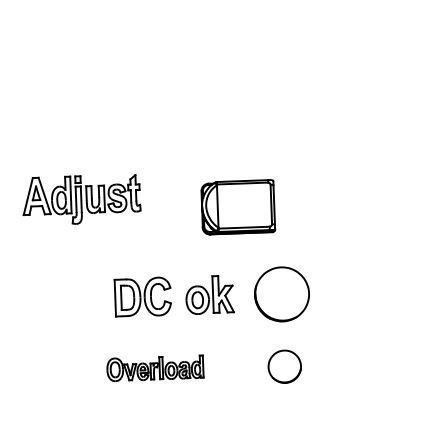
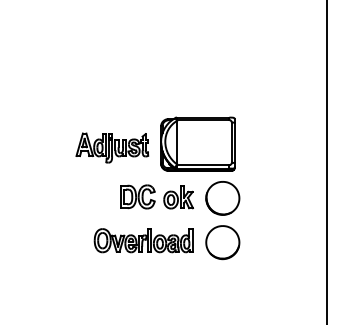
part: (81, 198) -> (112, 147), moved
part: (237, 206) -> (197, 143), size x1.67
part: (284, 366) -> (222, 242), size x1.67
part: (155, 367) -> (143, 240), size x1.67

